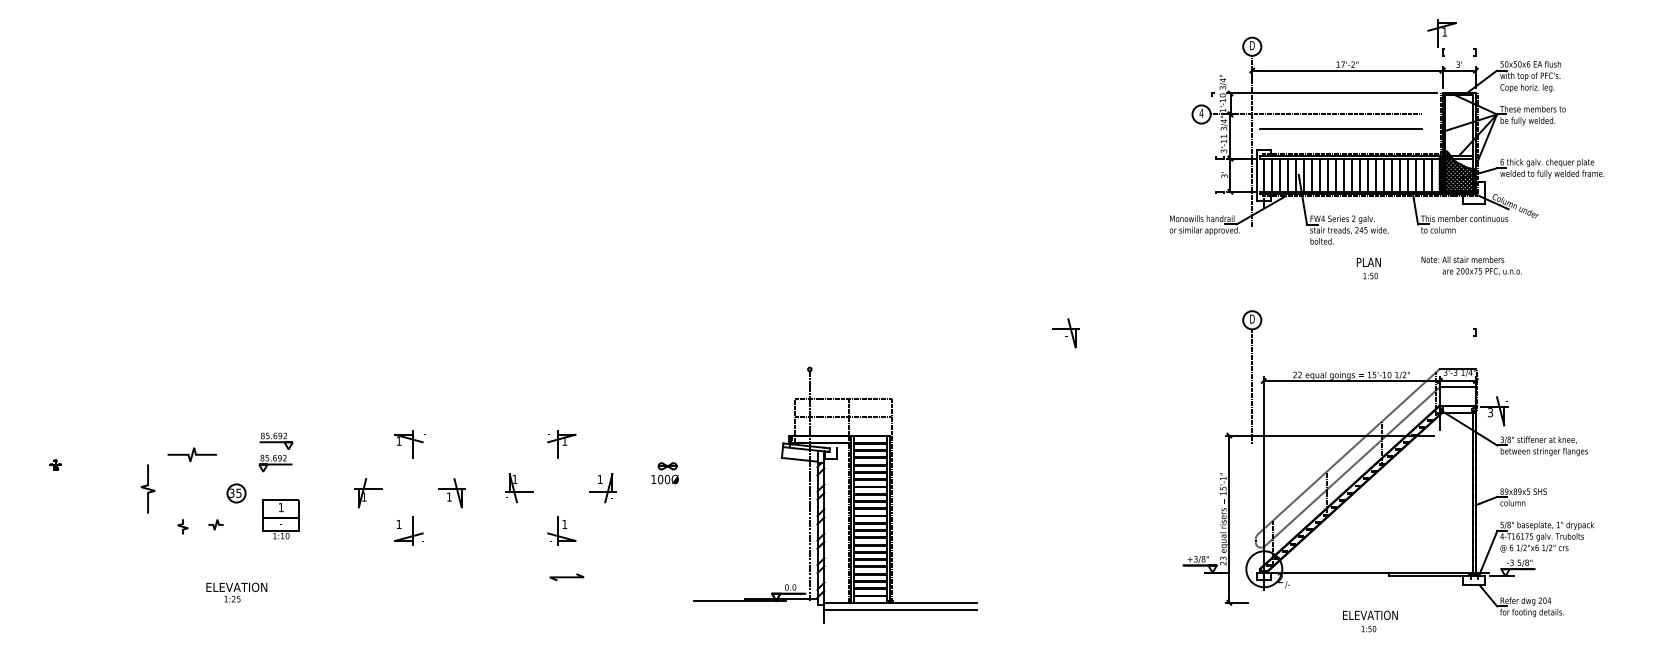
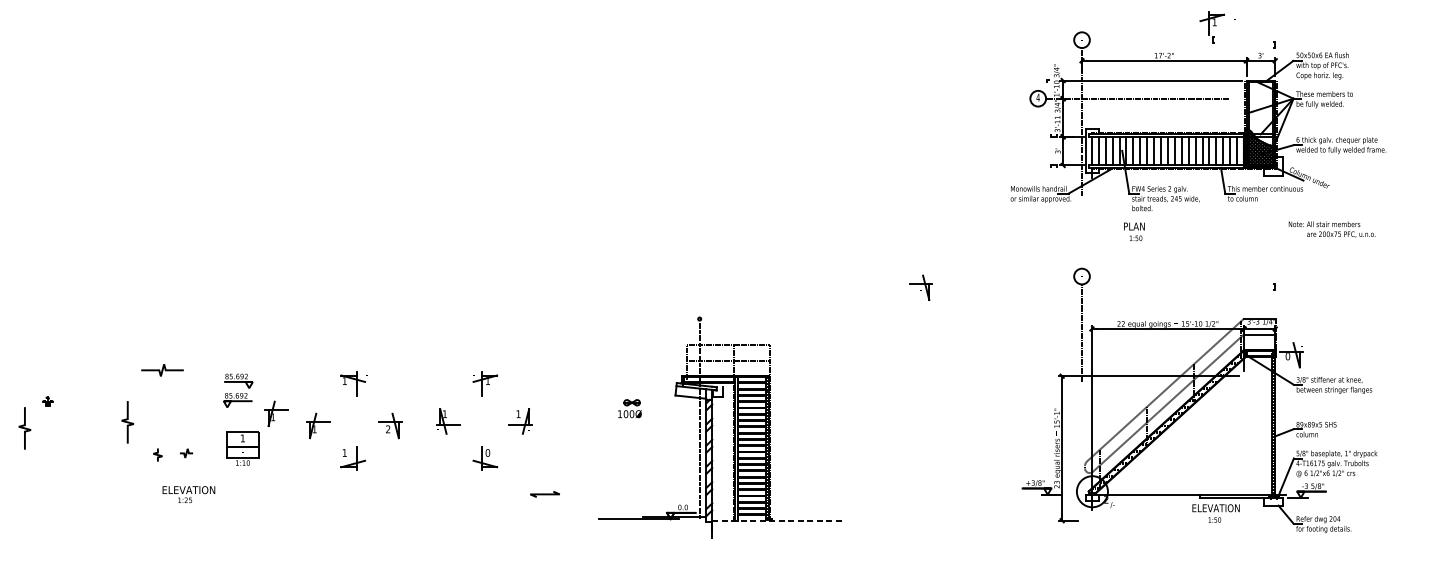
part: (1441, 37) -> (1211, 26), moved
text: (1252, 45) -> (1082, 39), D -> -
line: (1340, 129) -> (1158, 111), removed
text: (1471, 265) -> (1331, 229), moved
text: (1368, 268) -> (1134, 231), moved
text: (1252, 318) -> (1082, 275), D -> -
text: (1490, 412) -> (1287, 356), 3 -> 0
curve: (191, 454) -> (161, 370), moved
part: (664, 473) -> (629, 408), moved
part: (320, 479) -> (276, 414), added
part: (236, 493) -> (204, 426), removed
curve: (28, 495) -> (24, 427), added
text: (448, 496) -> (387, 428), 1 -> 2
text: (564, 524) -> (487, 453), 1 -> 0
line: (566, 577) -> (544, 494), moved
text: (236, 592) -> (188, 494), moved
line: (901, 602) -> (778, 520), solid -> dashed
line: (900, 610) -> (778, 527), removed
text: (1370, 621) -> (1216, 513), moved

